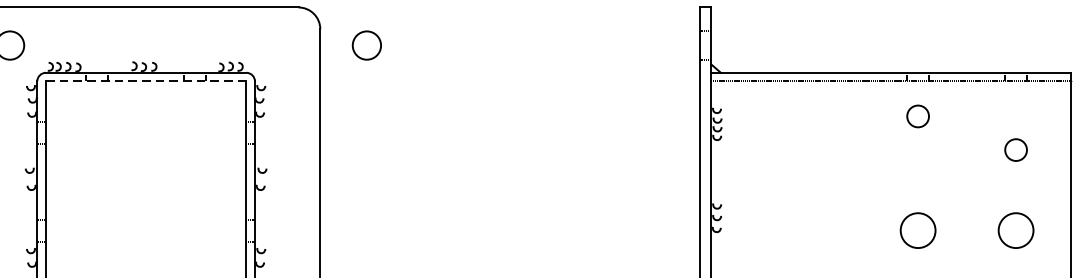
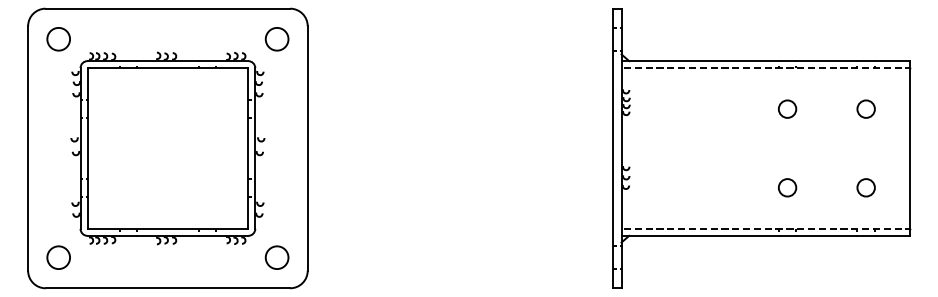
circle: (366, 45) -> (276, 39), moved
line: (146, 81) -> (168, 68), dashed -> solid
circle: (918, 115) -> (787, 108), moved
circle: (1015, 149) -> (865, 108), moved
circle: (918, 230) -> (787, 187), size x0.62
circle: (1015, 230) -> (865, 187), size x0.62

